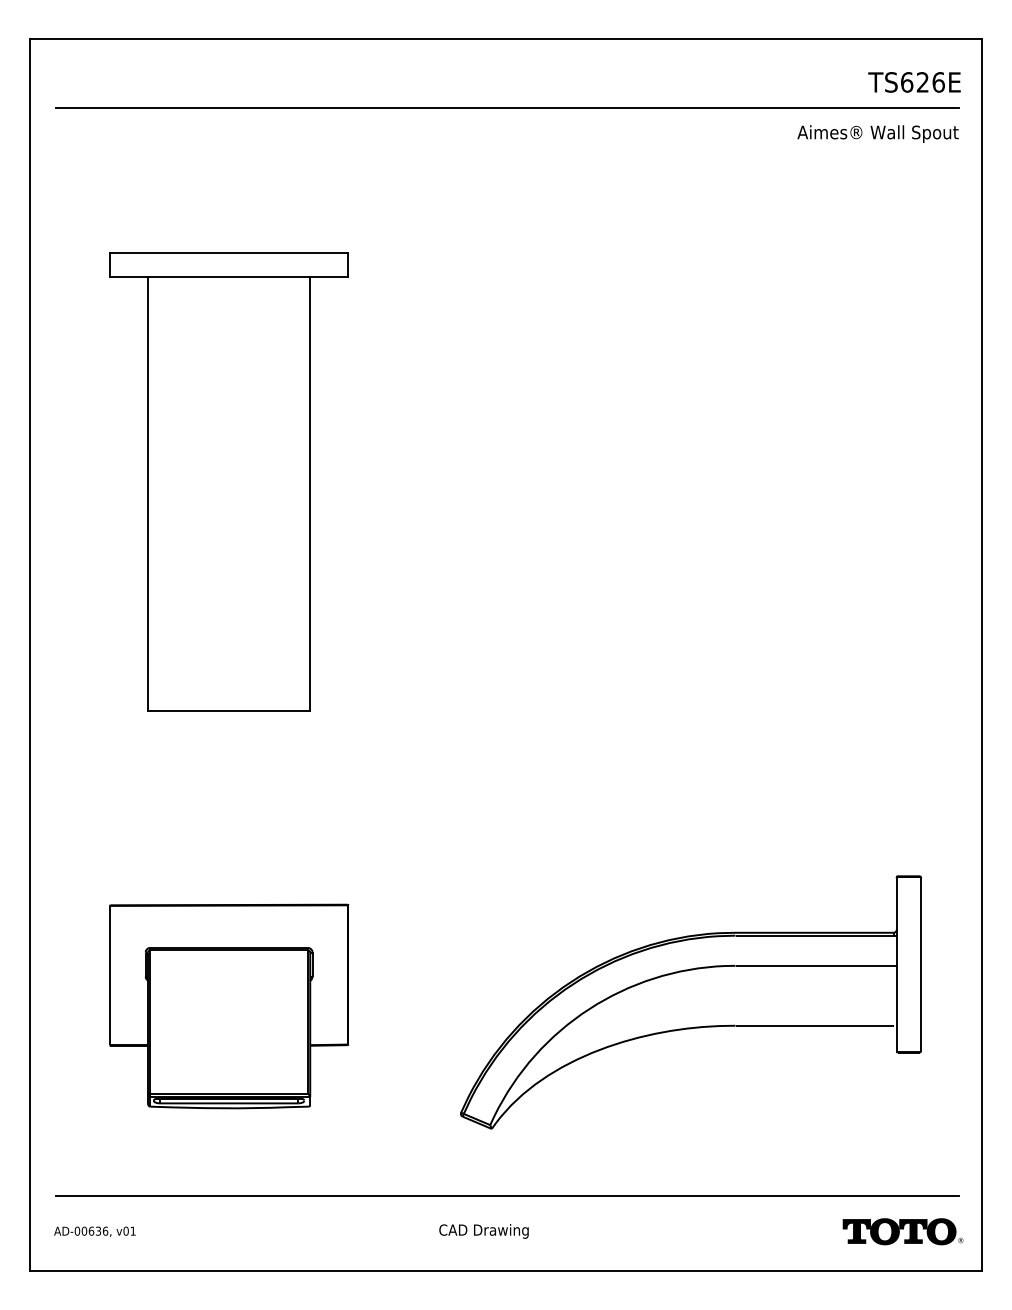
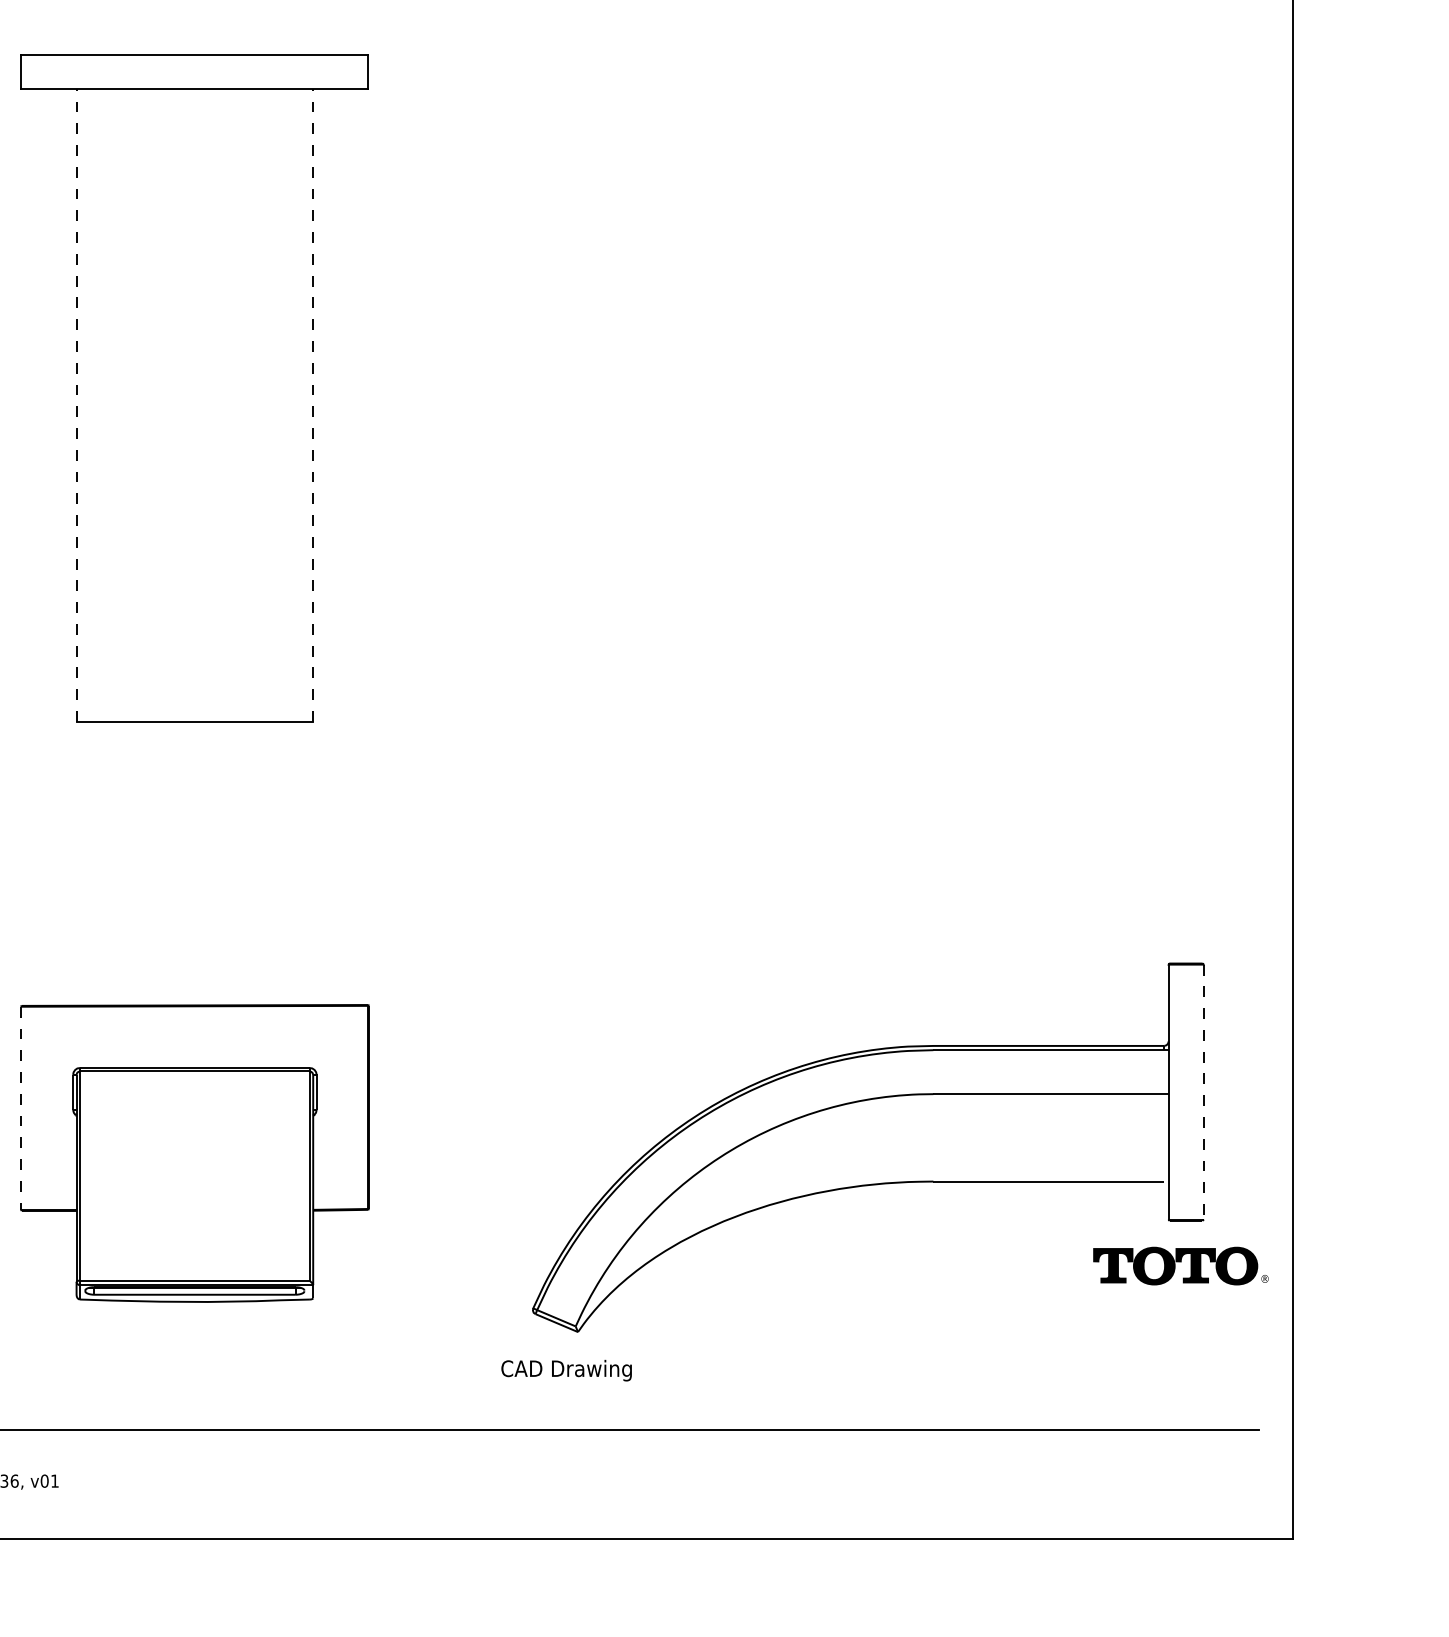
line: (147, 493) -> (75, 405), solid -> dashed
line: (310, 493) -> (313, 405), solid -> dashed
line: (920, 964) -> (1203, 1092), solid -> dashed
line: (109, 975) -> (20, 1108), solid -> dashed
text: (483, 1231) -> (565, 1370), moved
part: (902, 1231) -> (1179, 1265), moved

